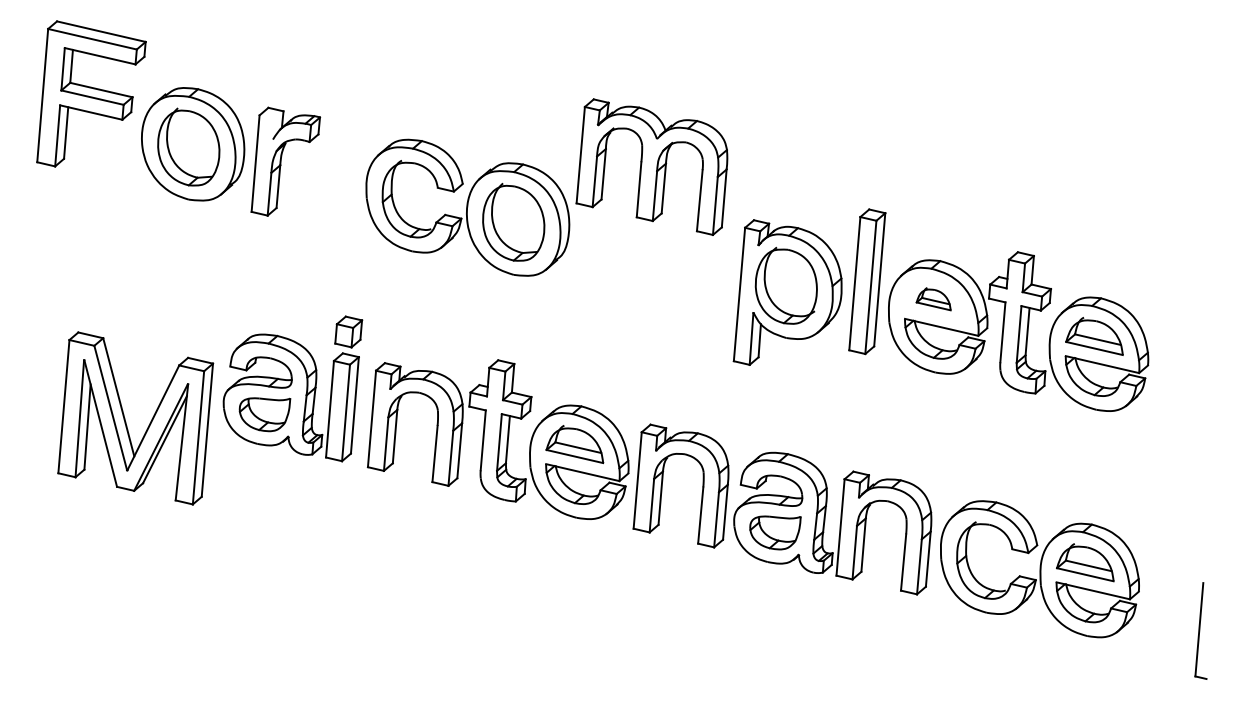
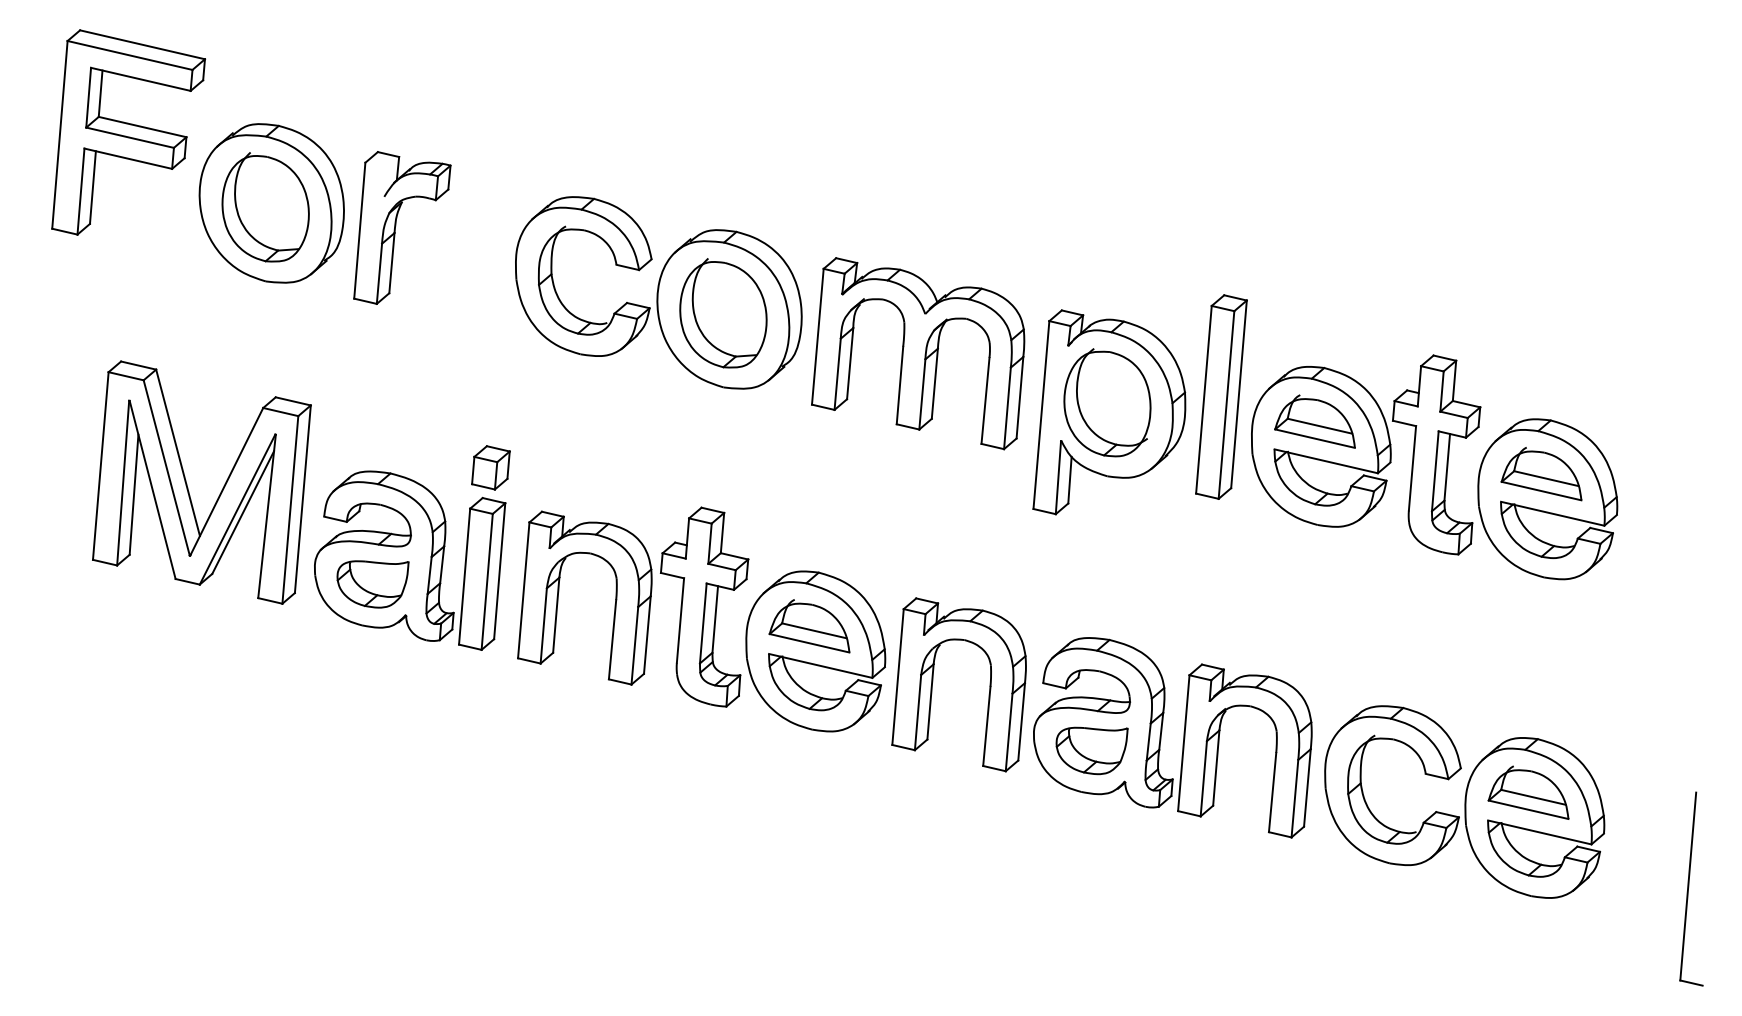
part: (652, 167) -> (918, 353), moved
part: (933, 299) -> (1314, 421), size x1.67
part: (126, 421) -> (188, 487), moved
part: (1200, 630) -> (1691, 888), size x1.43

